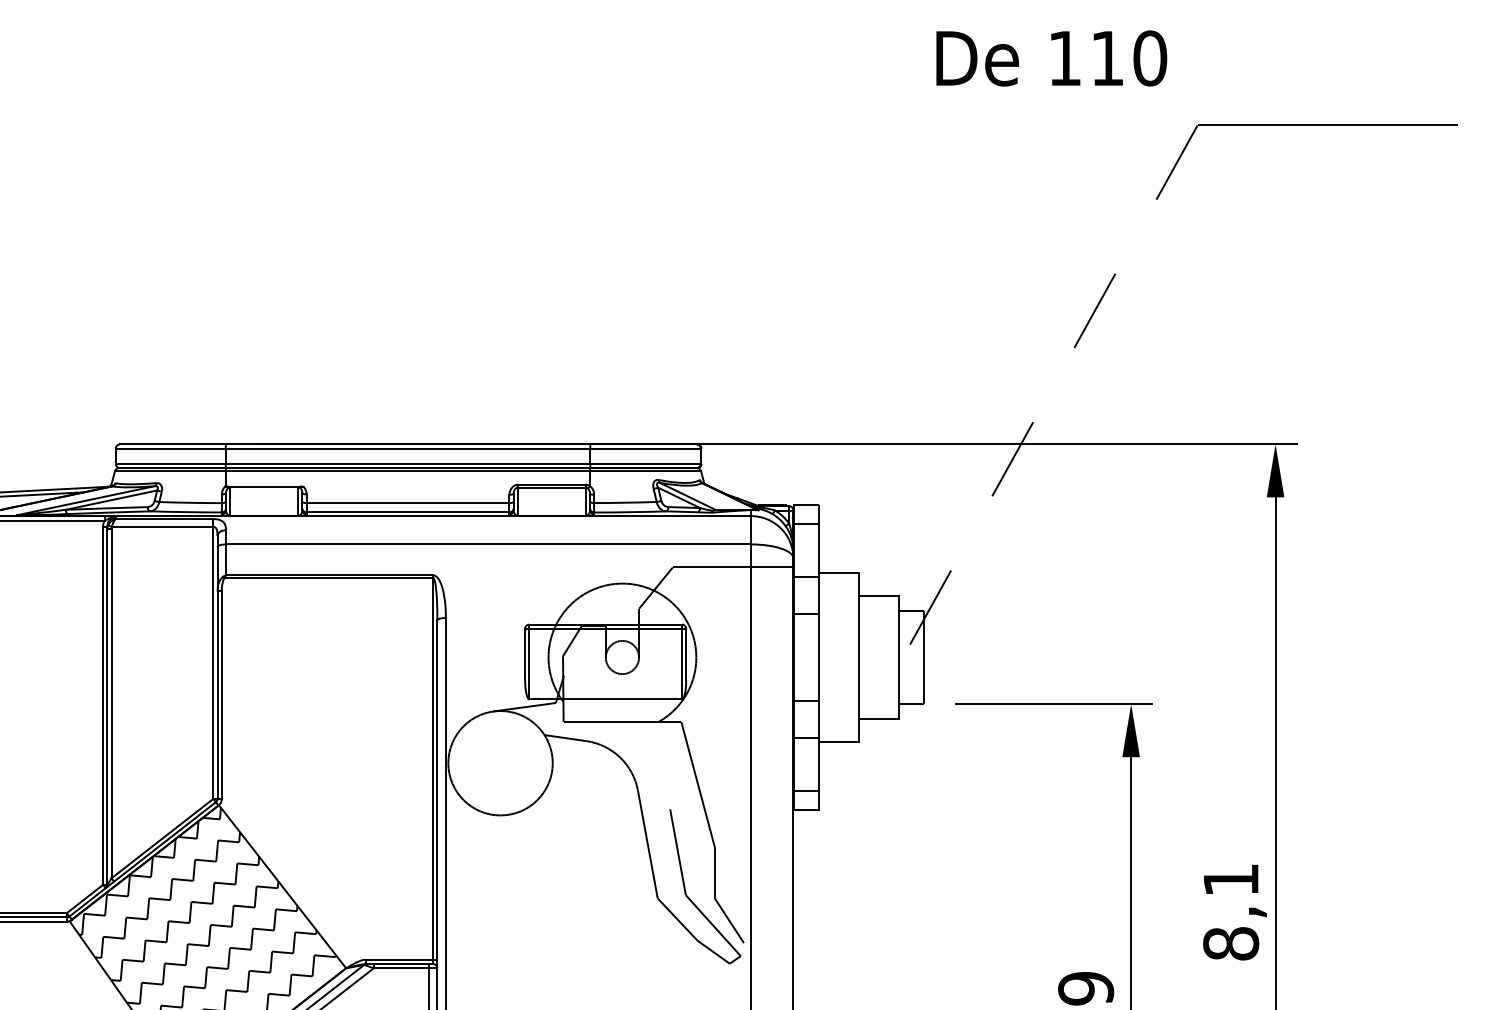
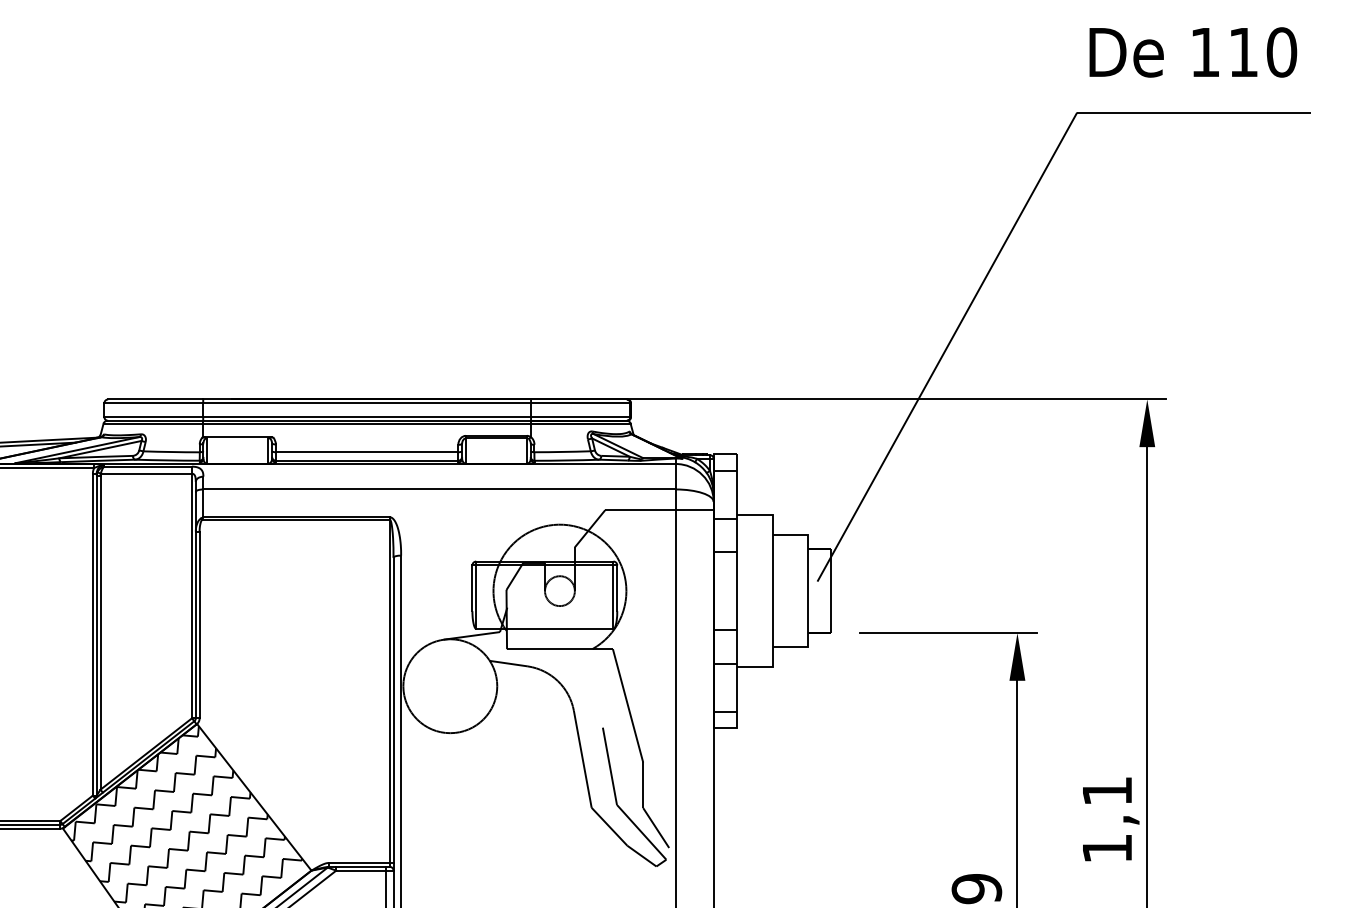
text: (1051, 58) -> (1193, 52), moved
line: (1052, 386) -> (946, 347), dashed -> solid
text: (1231, 943) -> (1107, 848), 8,1 -> 1,1

